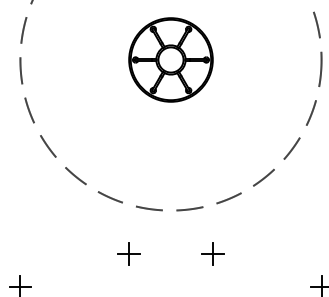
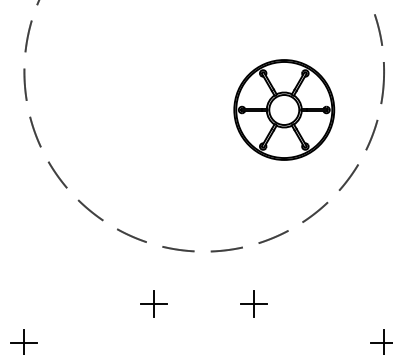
part: (170, 59) -> (283, 109), moved

